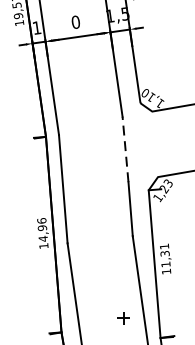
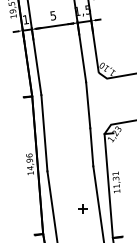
text: (76, 21) -> (53, 15), 0 -> 5
line: (125, 148) -> (88, 104), dashed -> solid
part: (123, 317) -> (82, 208), moved

